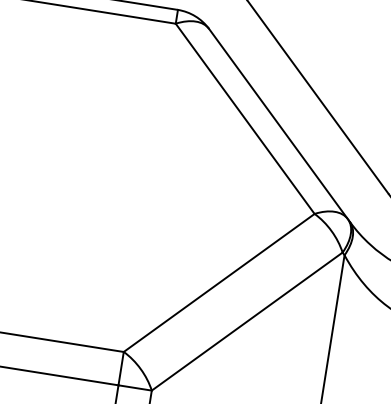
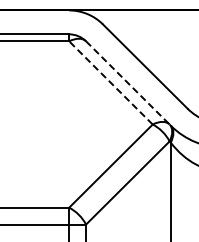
line: (244, 117) -> (110, 82), solid -> dashed
line: (279, 125) -> (128, 83), solid -> dashed

